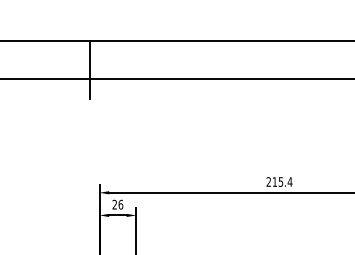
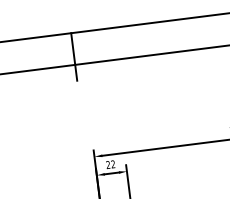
text: (120, 204) -> (112, 164), 26 -> 22

